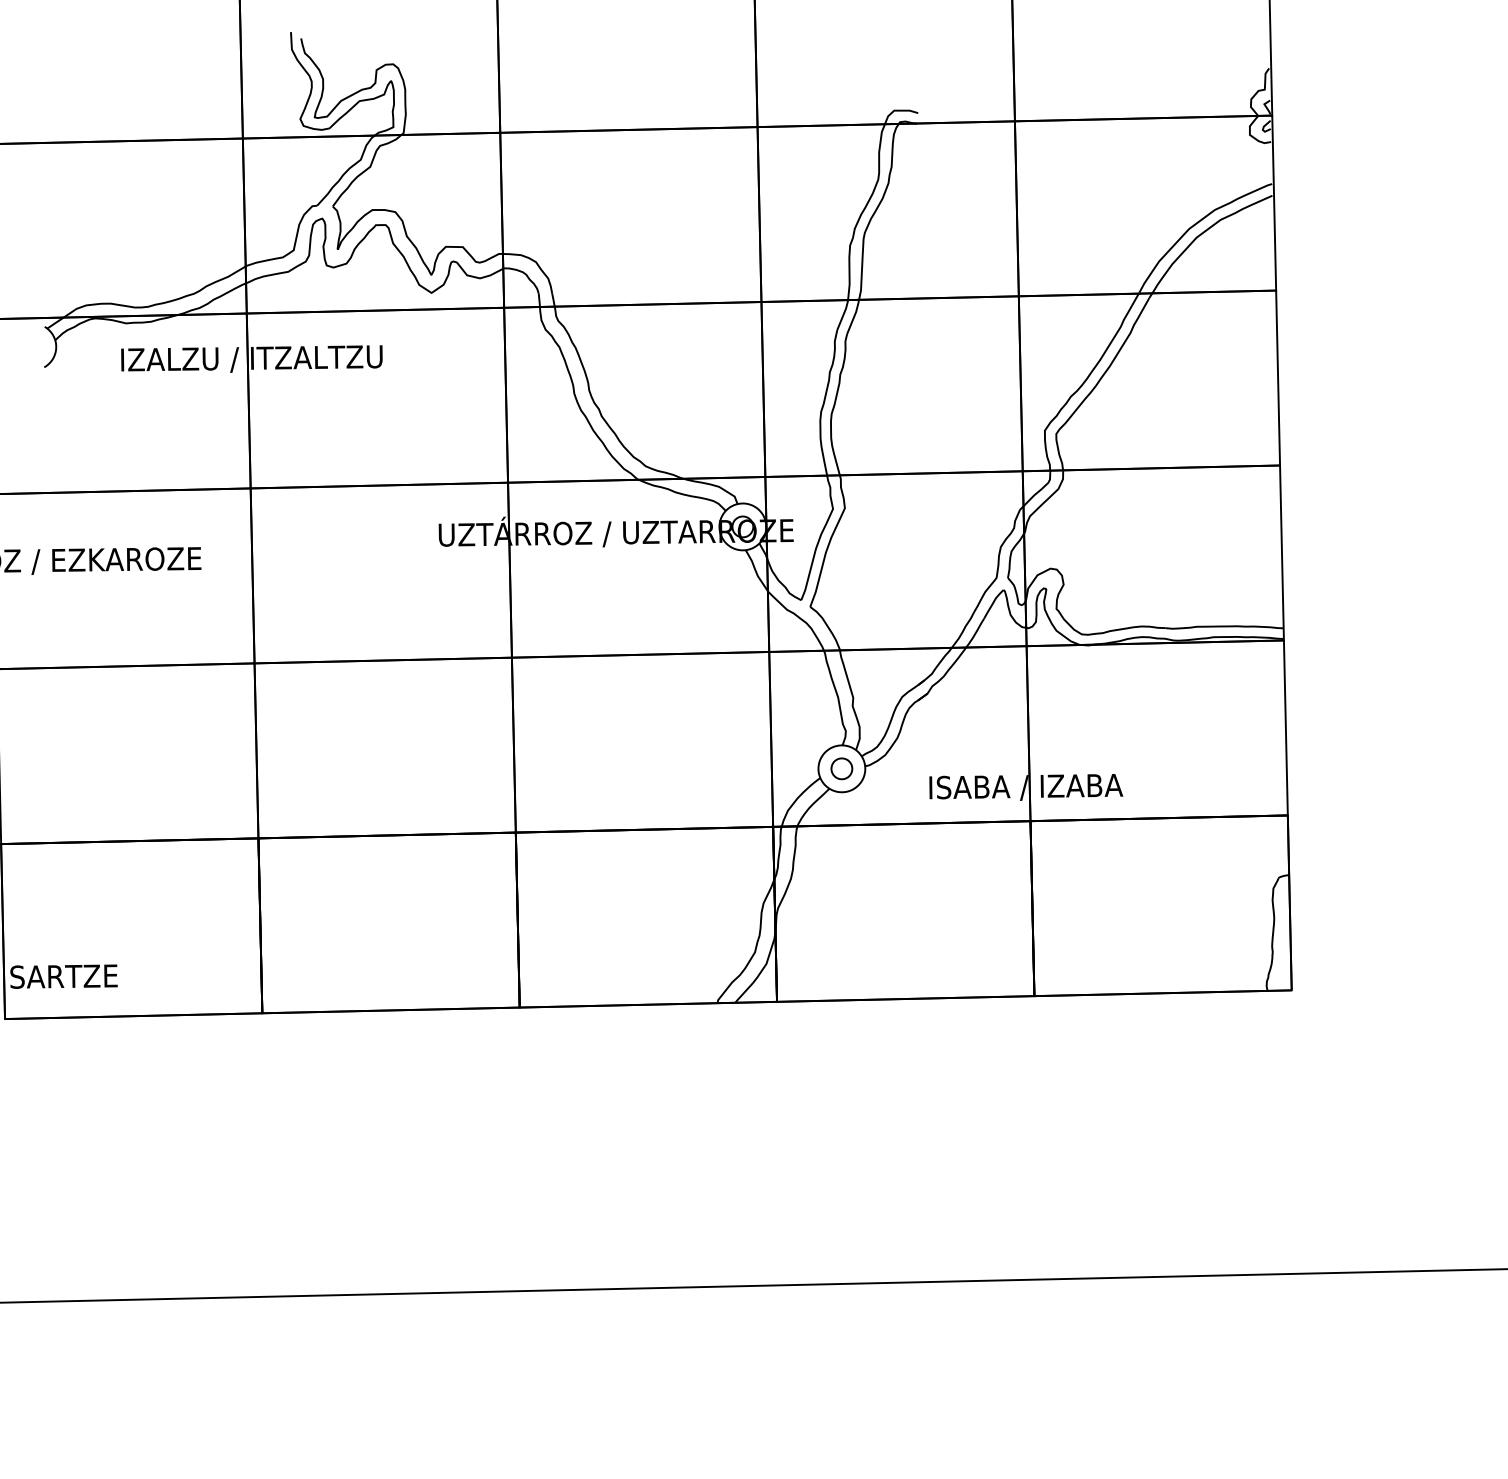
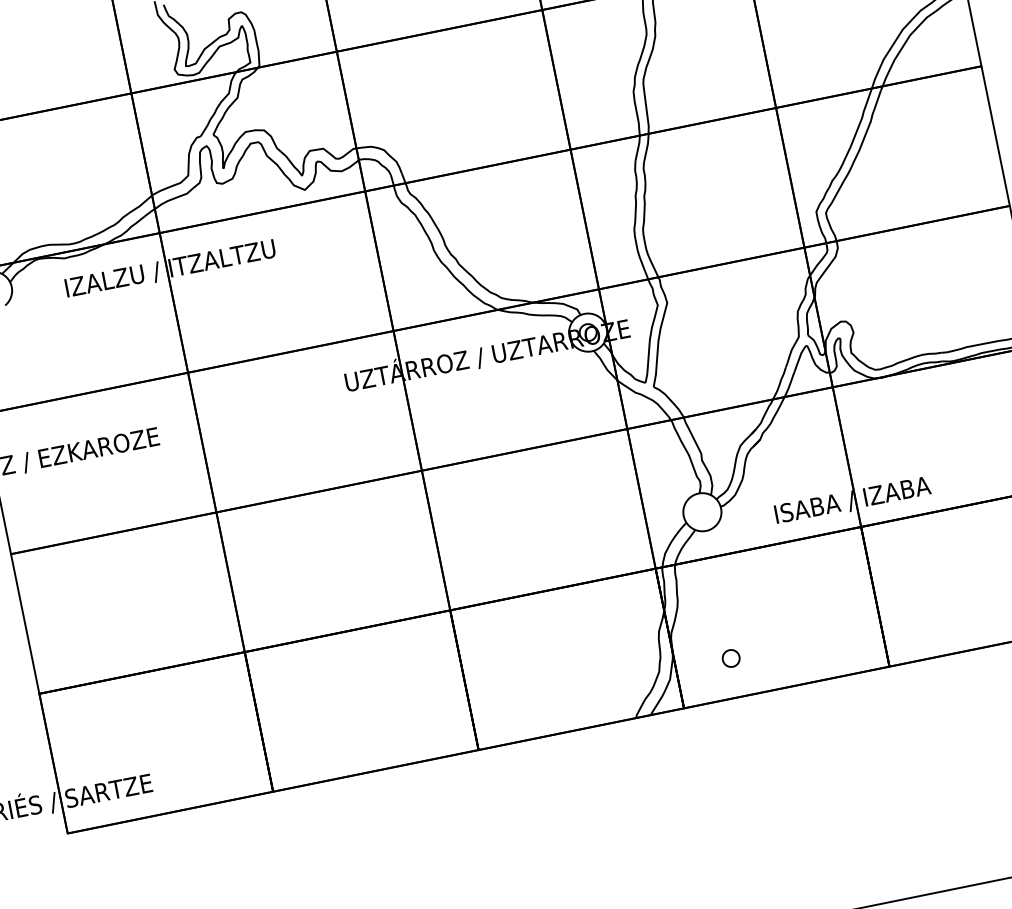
part: (841, 768) -> (730, 658), moved

